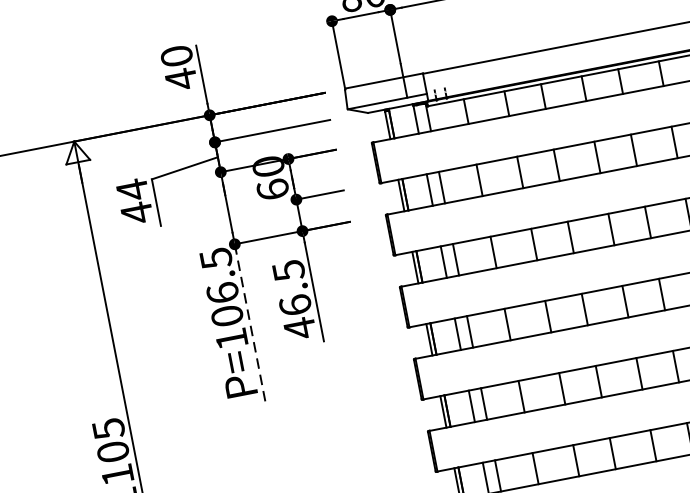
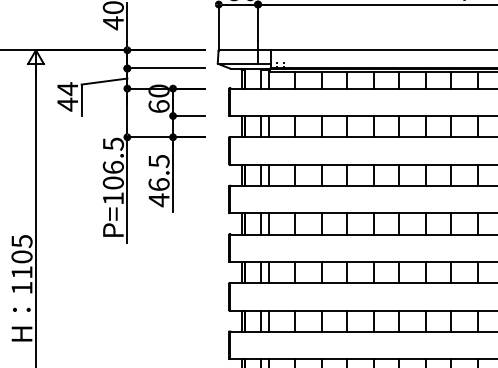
line: (250, 323) -> (127, 190), dashed -> solid

